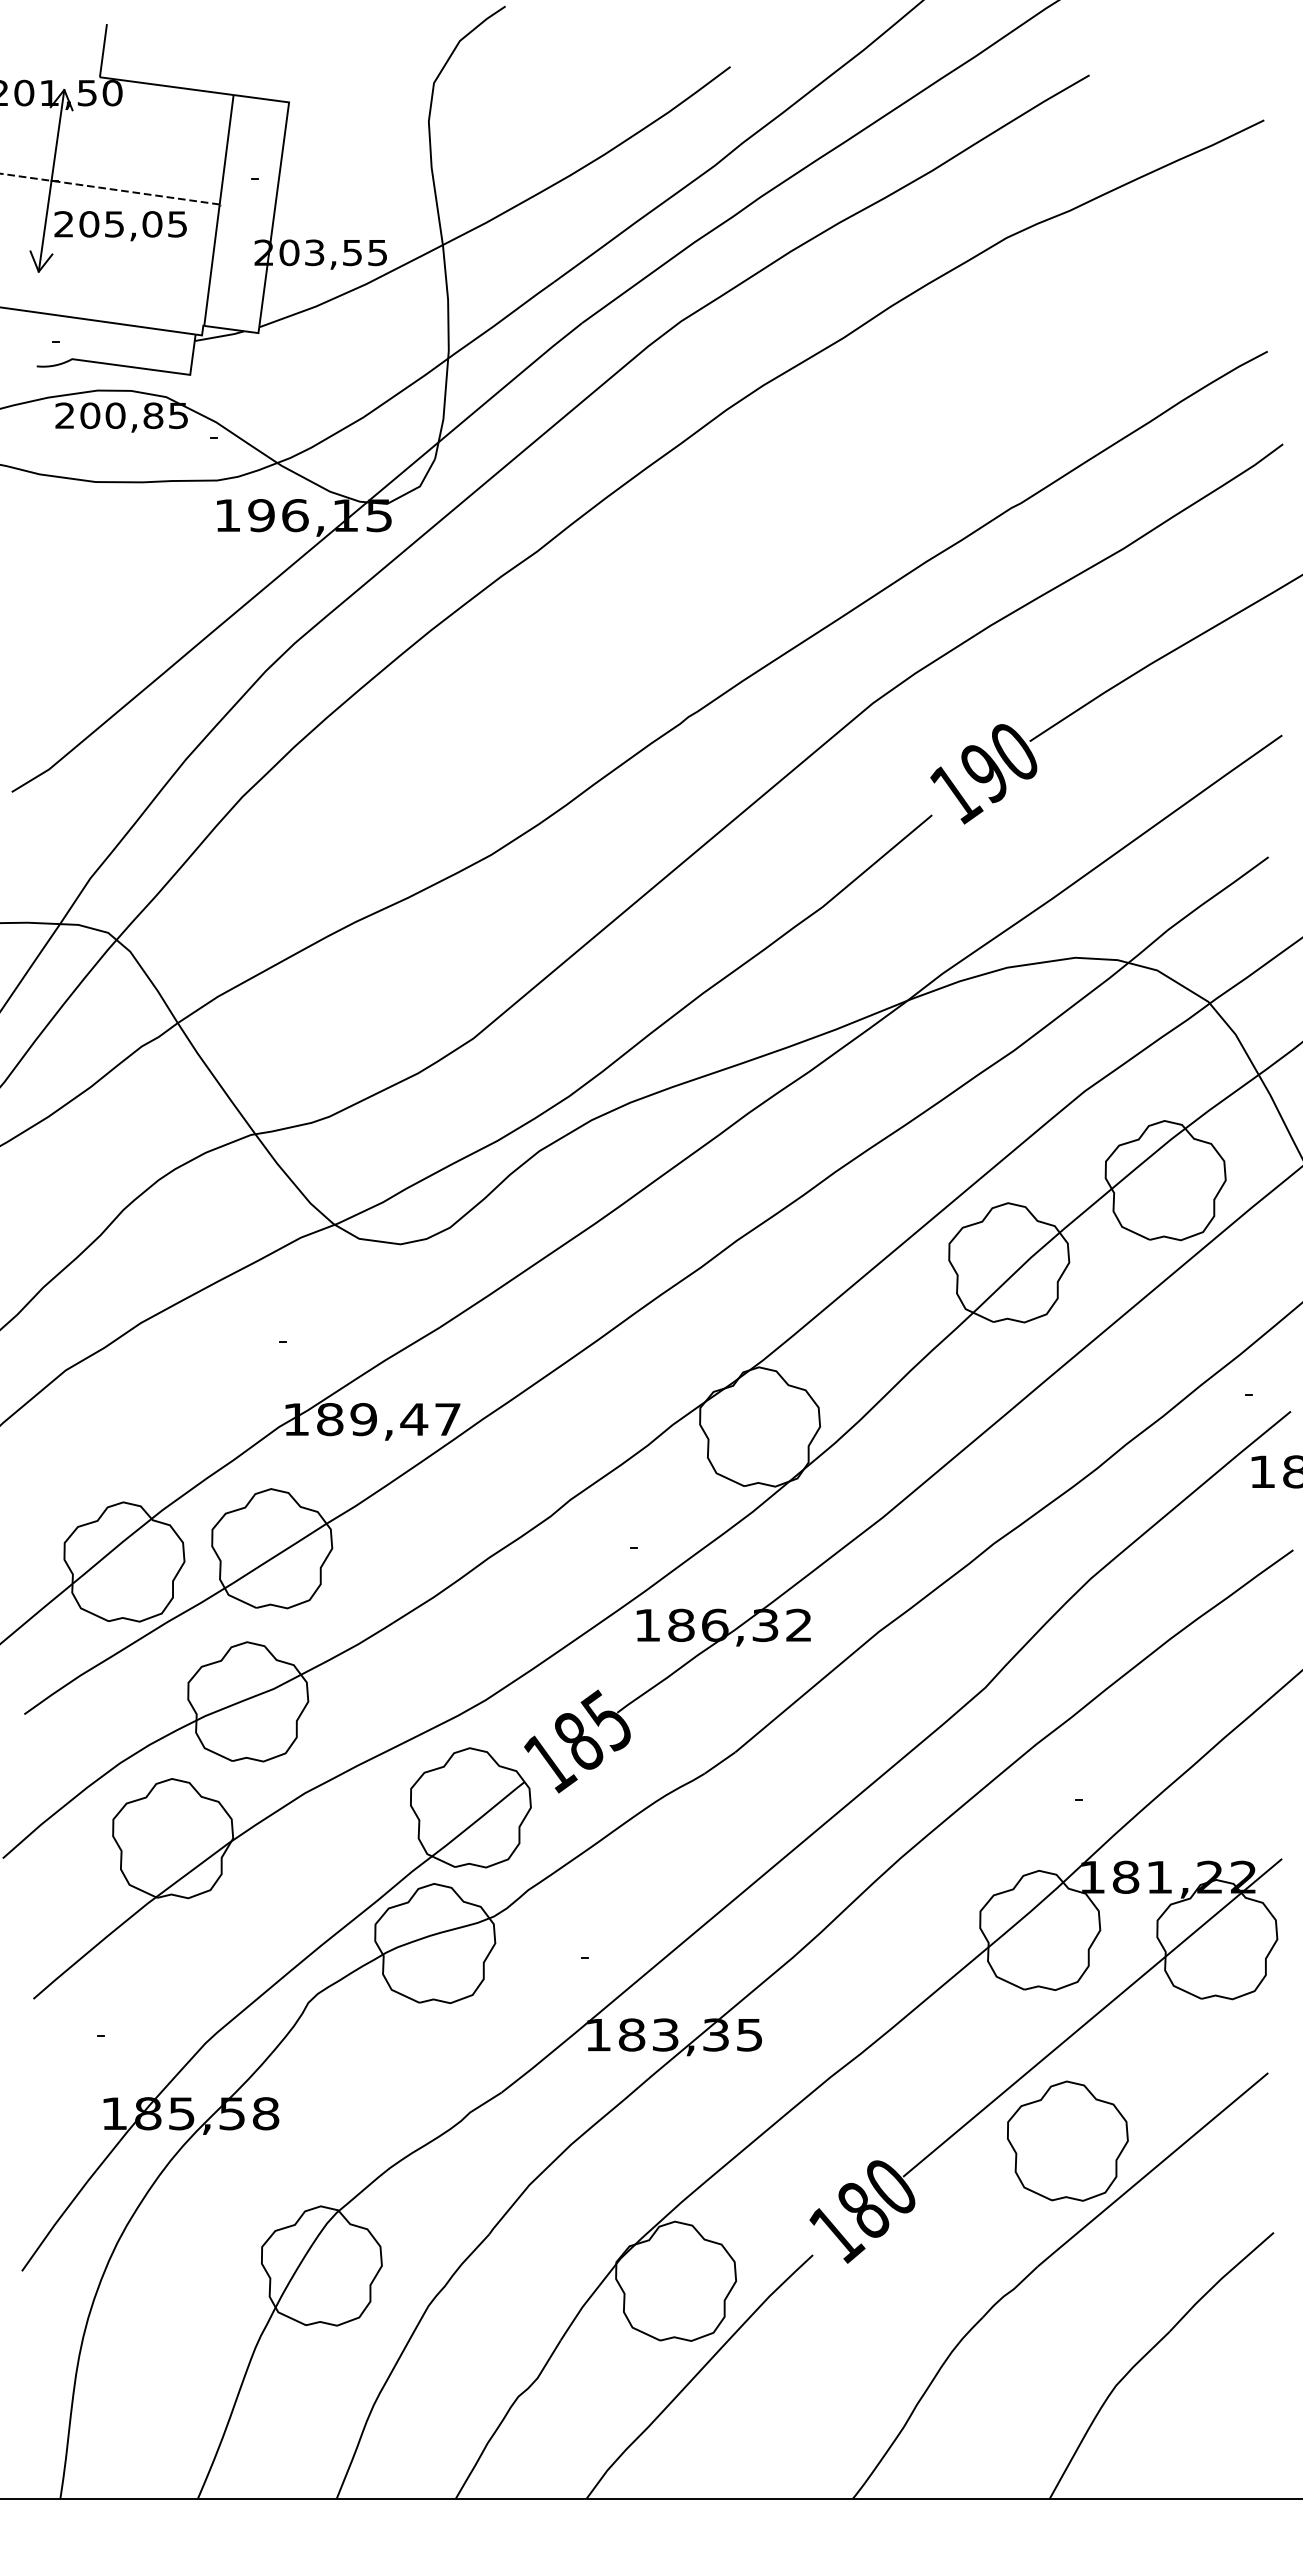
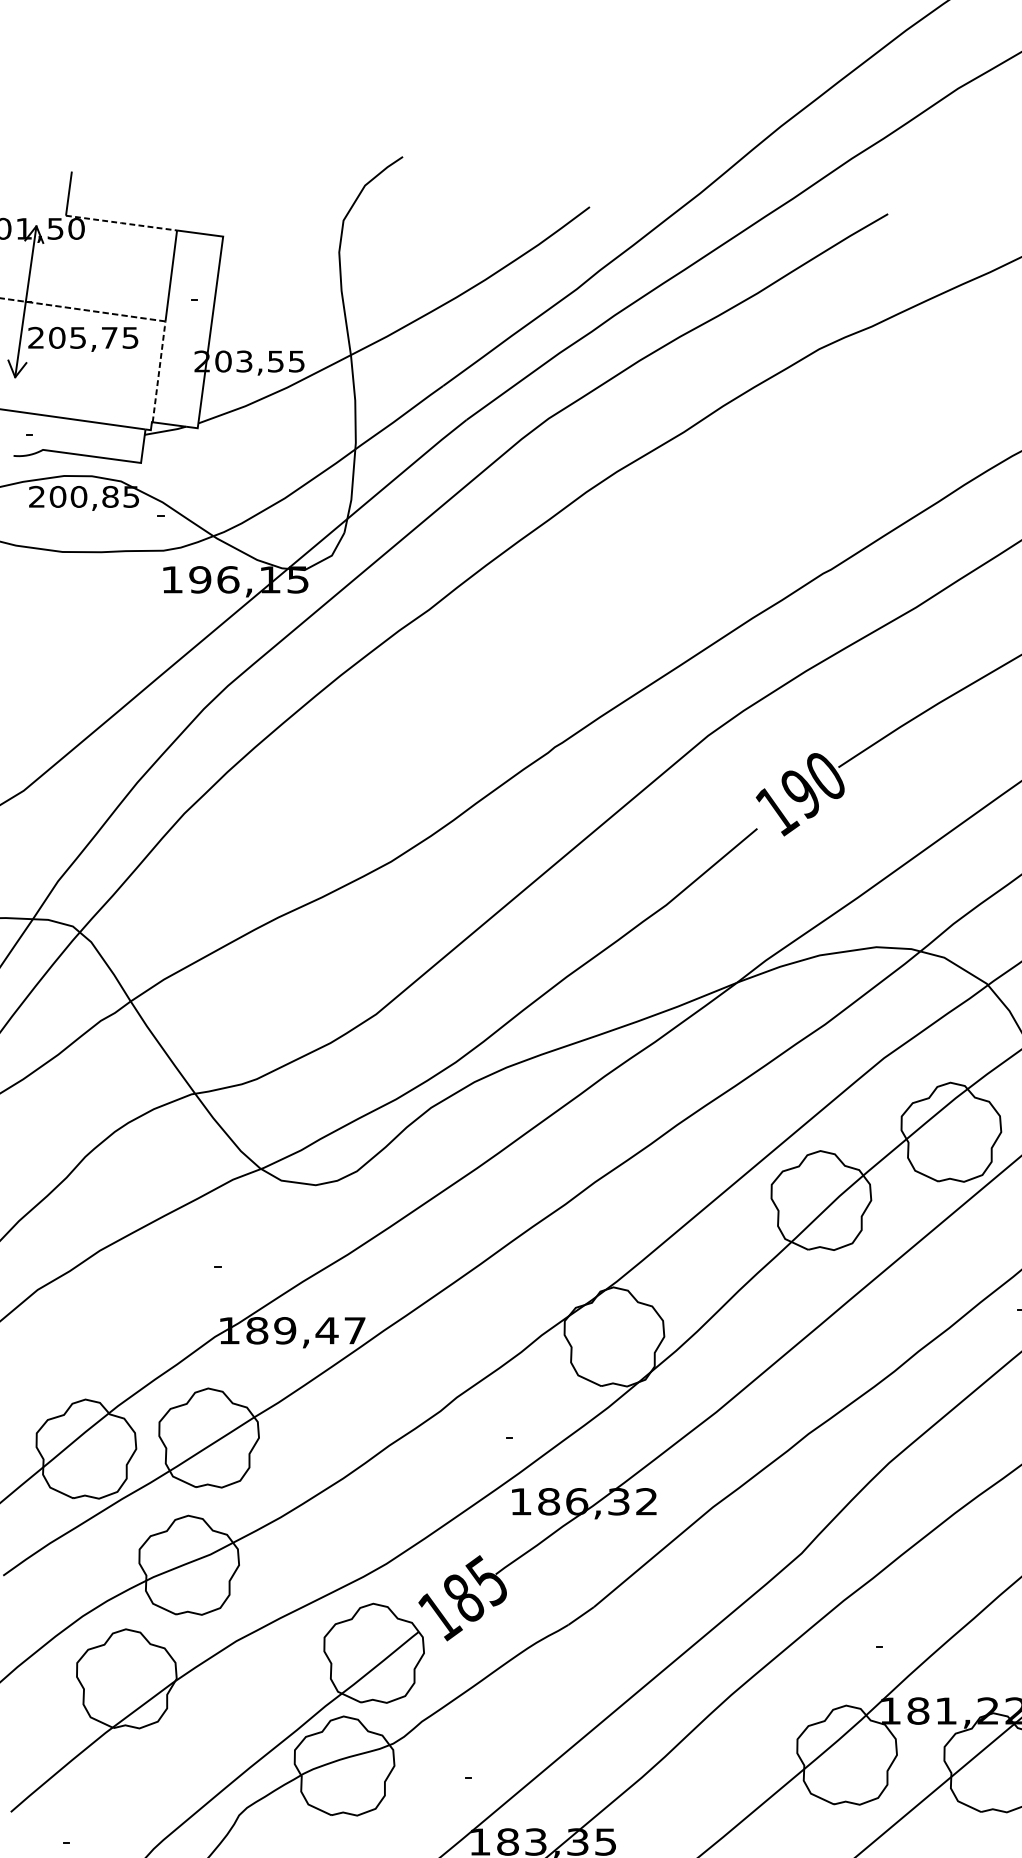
line: (166, 86) -> (121, 223), solid -> dashed
text: (152, 224) -> (109, 338), 205,05 -> 205,75
line: (212, 263) -> (159, 370), solid -> dashed

